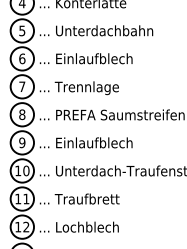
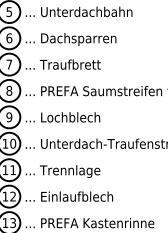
text: (96, 59) -> (79, 38), ... Einlaufblech -> ... Dachsparren
text: (93, 88) -> (76, 66), ... Trennlage -> ... Traufbrett
text: (94, 142) -> (77, 116), ... Einlaufblech -> ... Lochblech
text: (93, 200) -> (76, 171), ... Traufbrett -> ... Trennlage
text: (94, 226) -> (77, 196), ... Lochblech -> ... Einlaufblech

